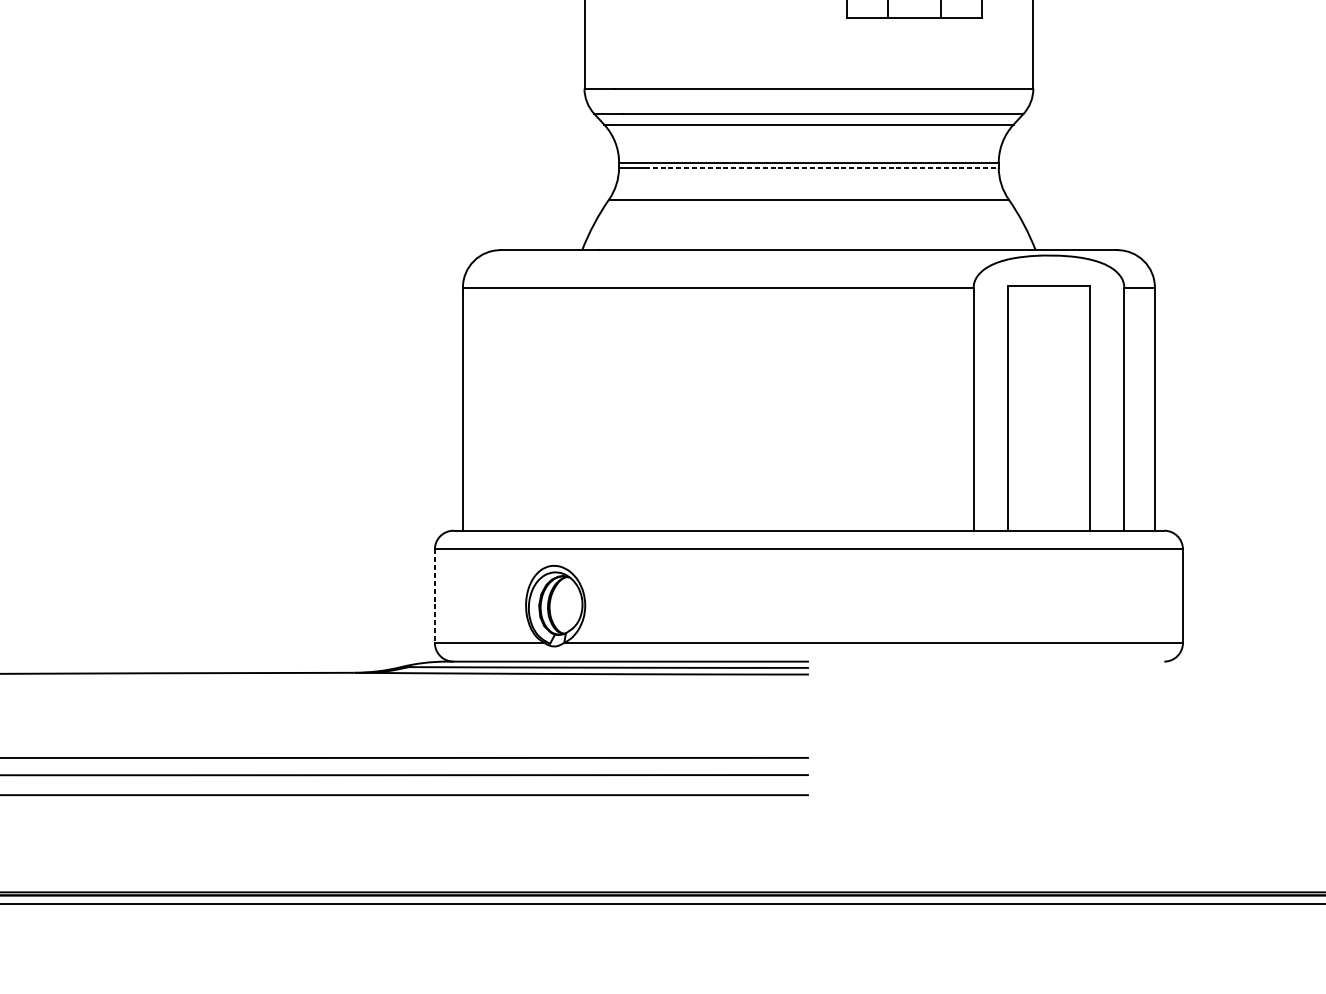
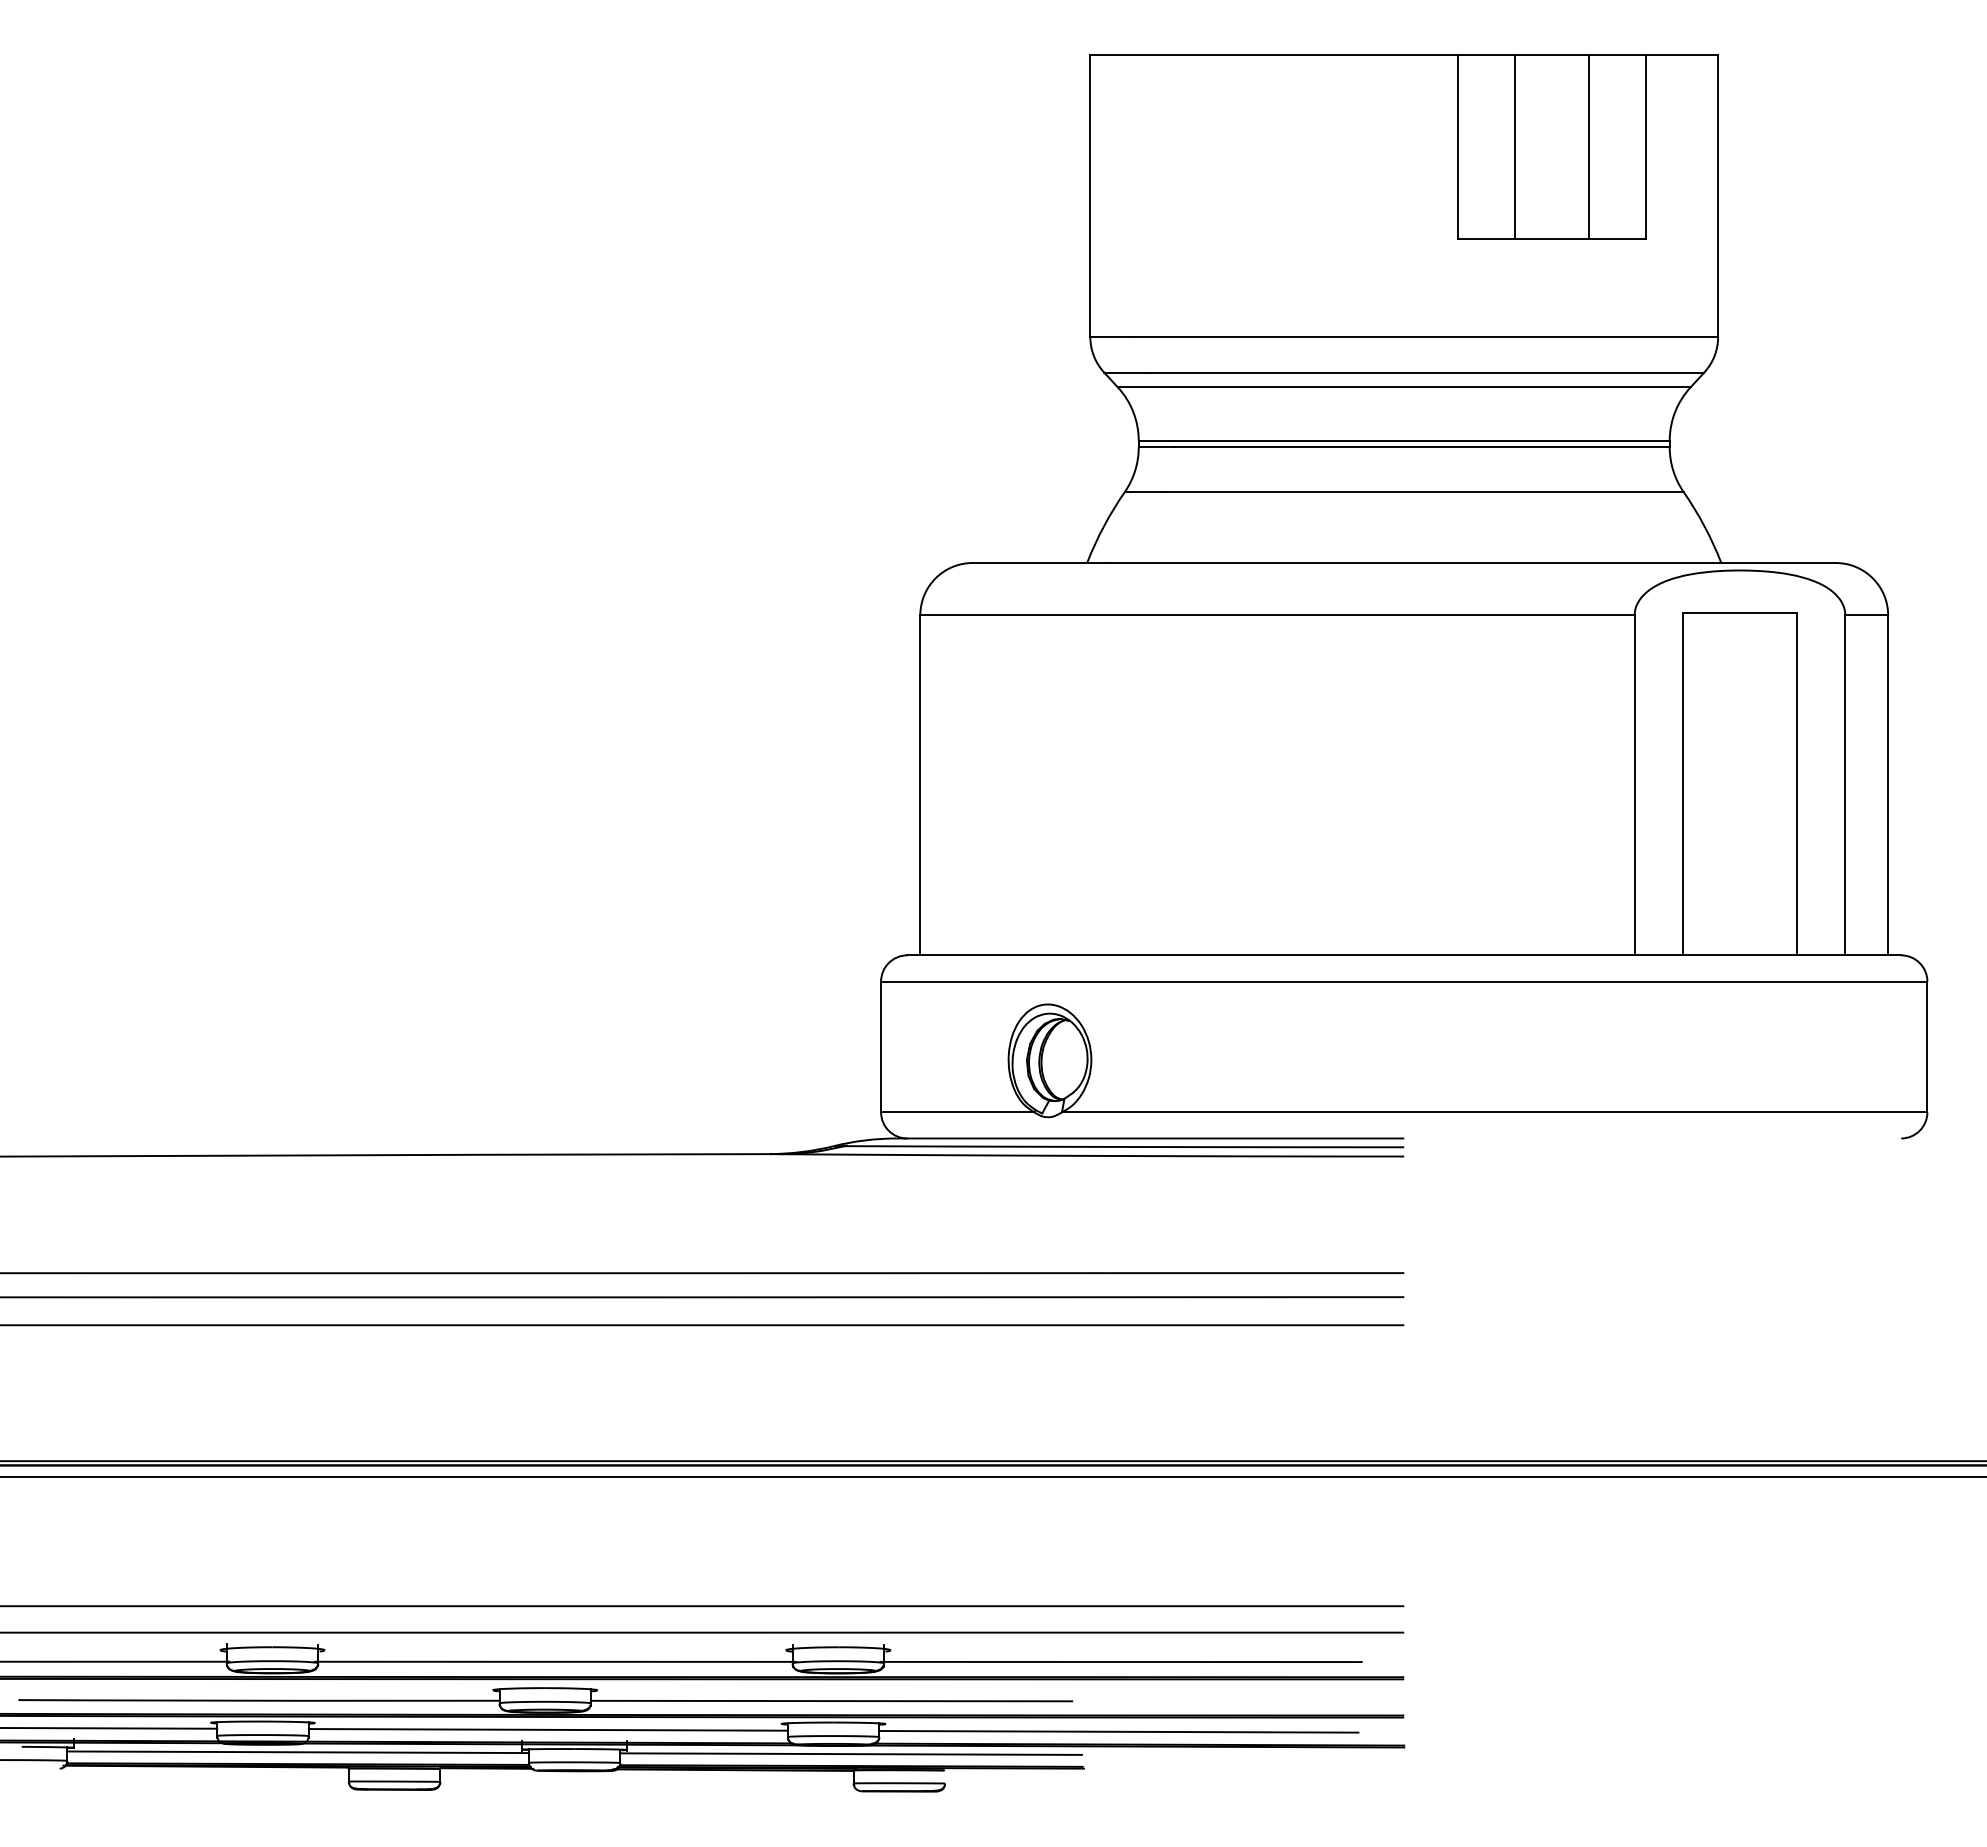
line: (821, 167) -> (1422, 447), dashed -> solid
line: (435, 596) -> (881, 1047), dashed -> solid

